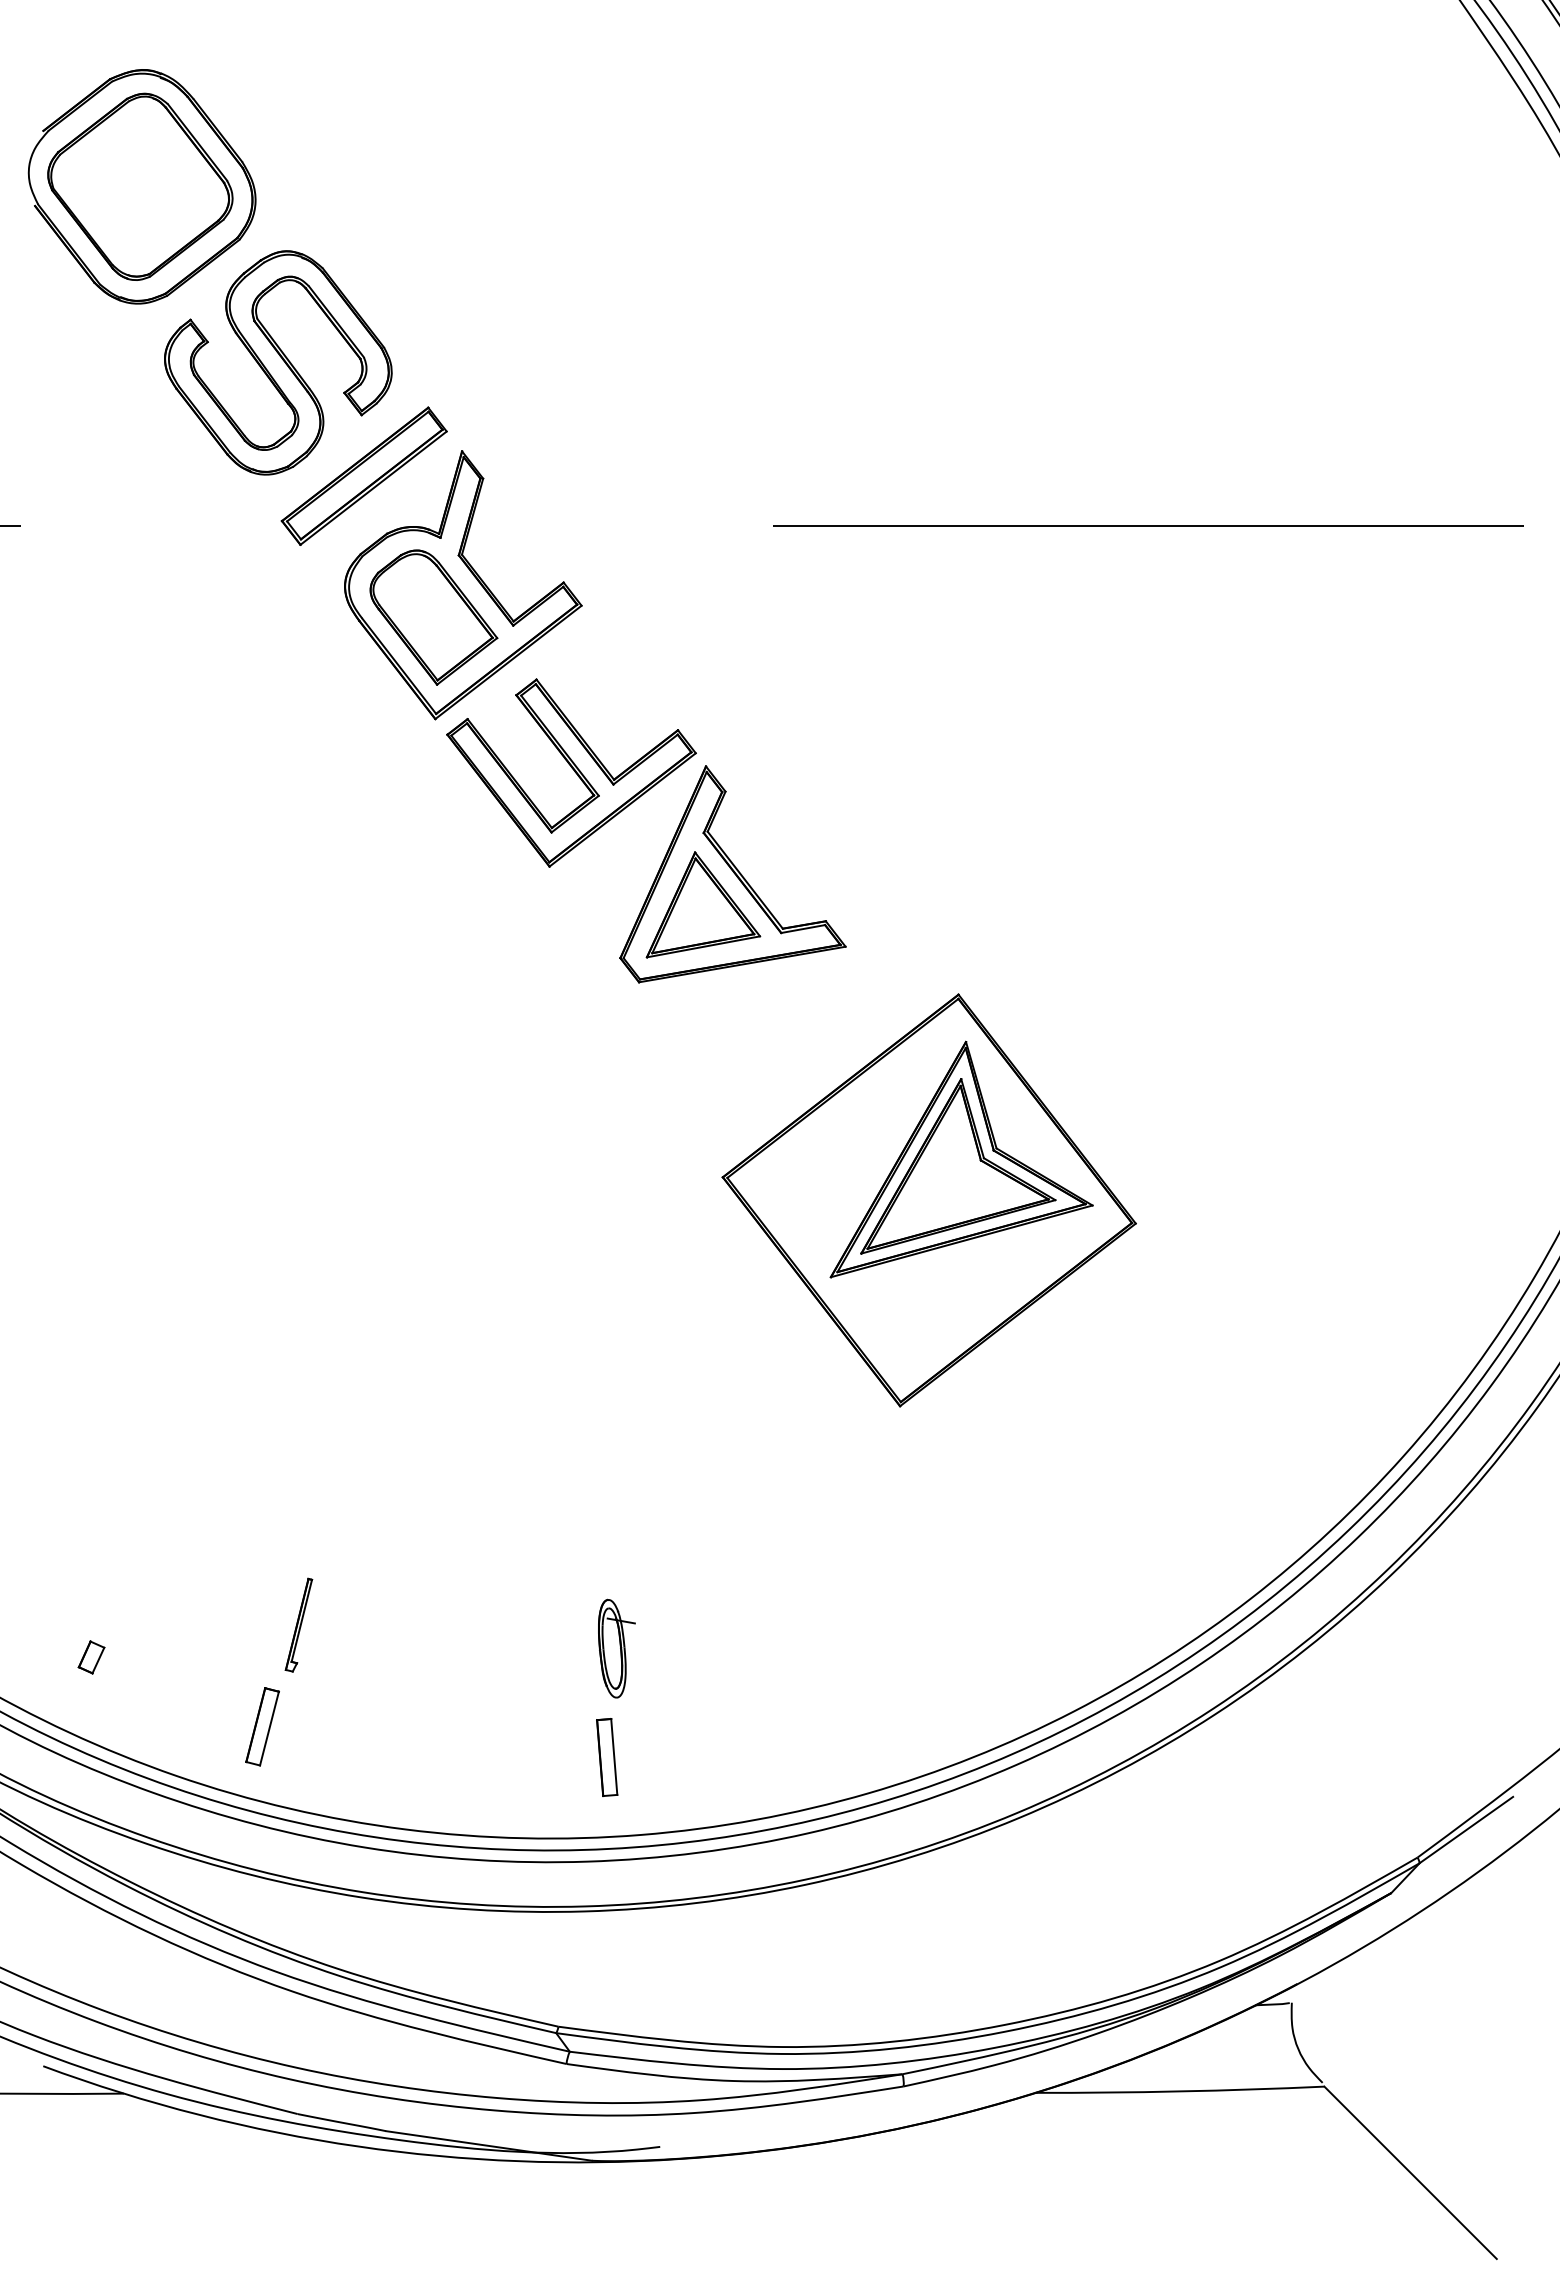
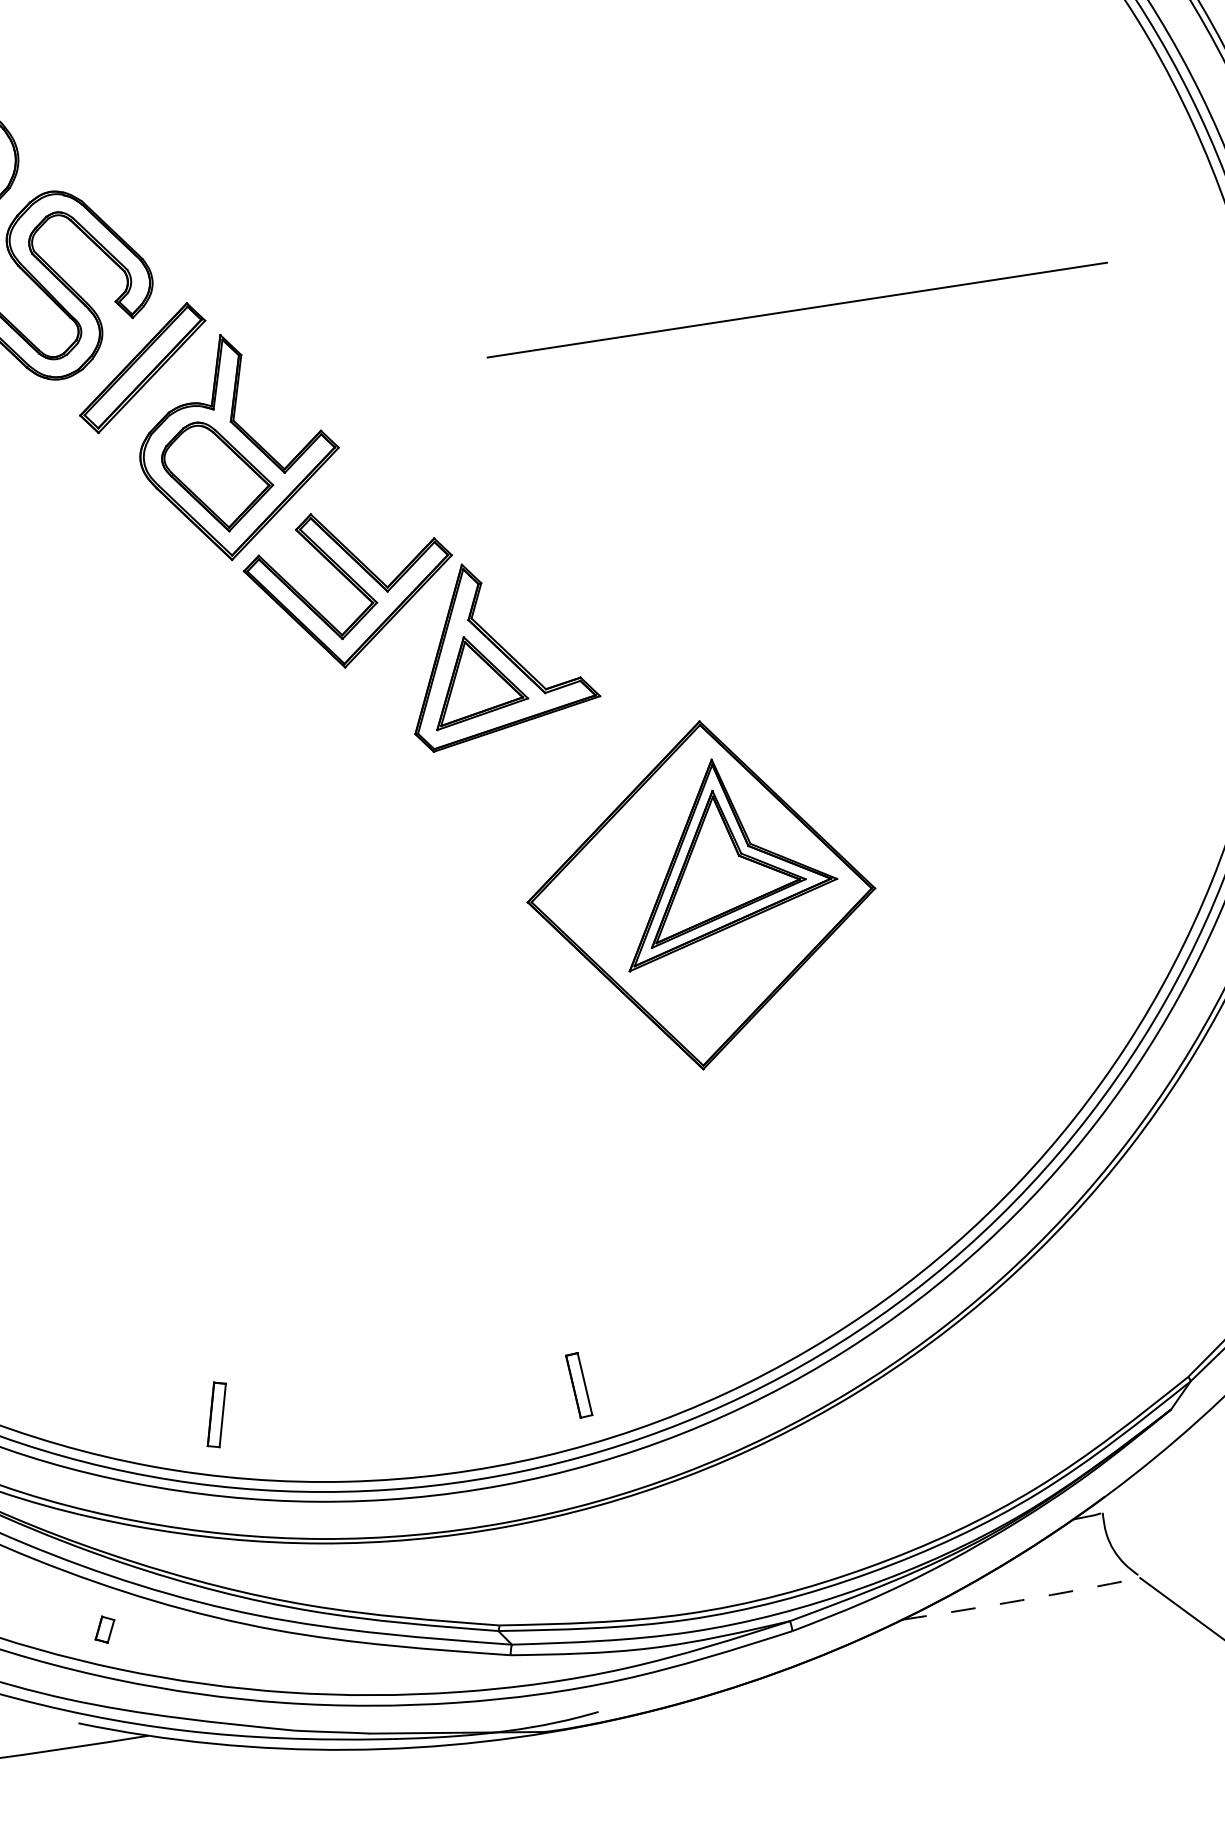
part: (298, 1624) -> (233, 1325), removed
part: (616, 1648) -> (499, 1305), removed
part: (91, 1657) -> (104, 1629), moved
part: (607, 1757) -> (579, 1385), moved
arc: (1180, 2091) -> (1021, 1600), solid -> dashed

